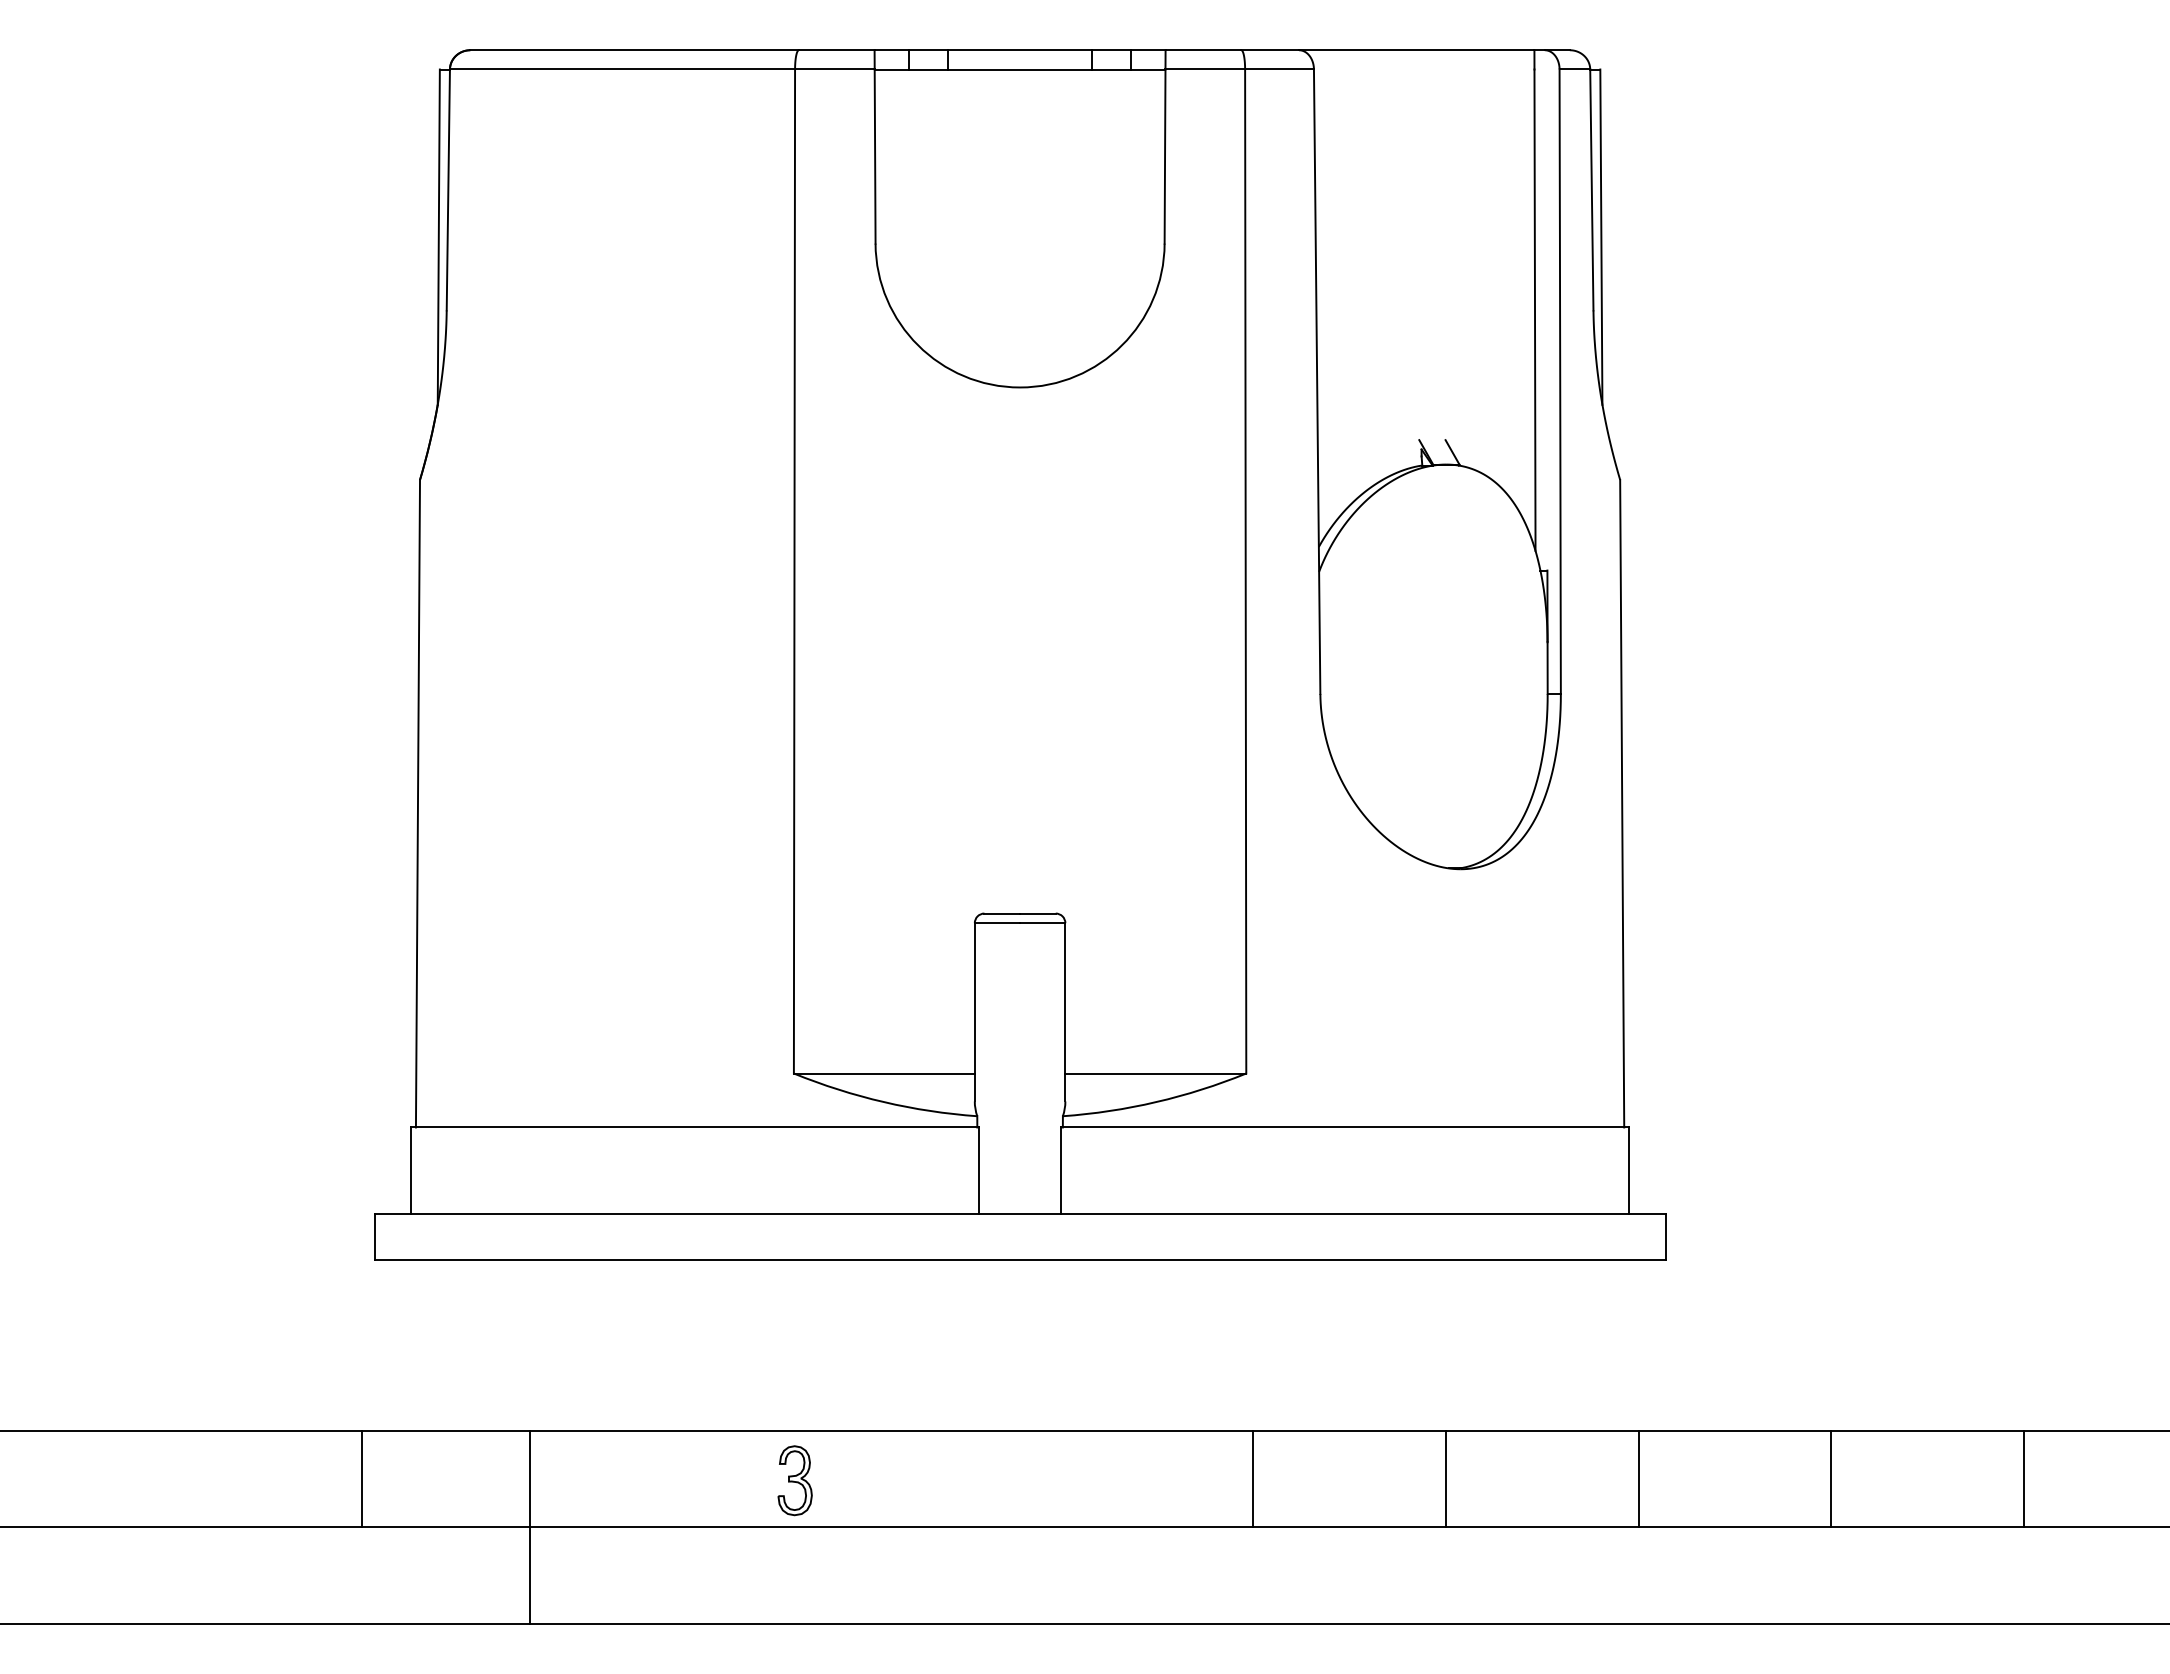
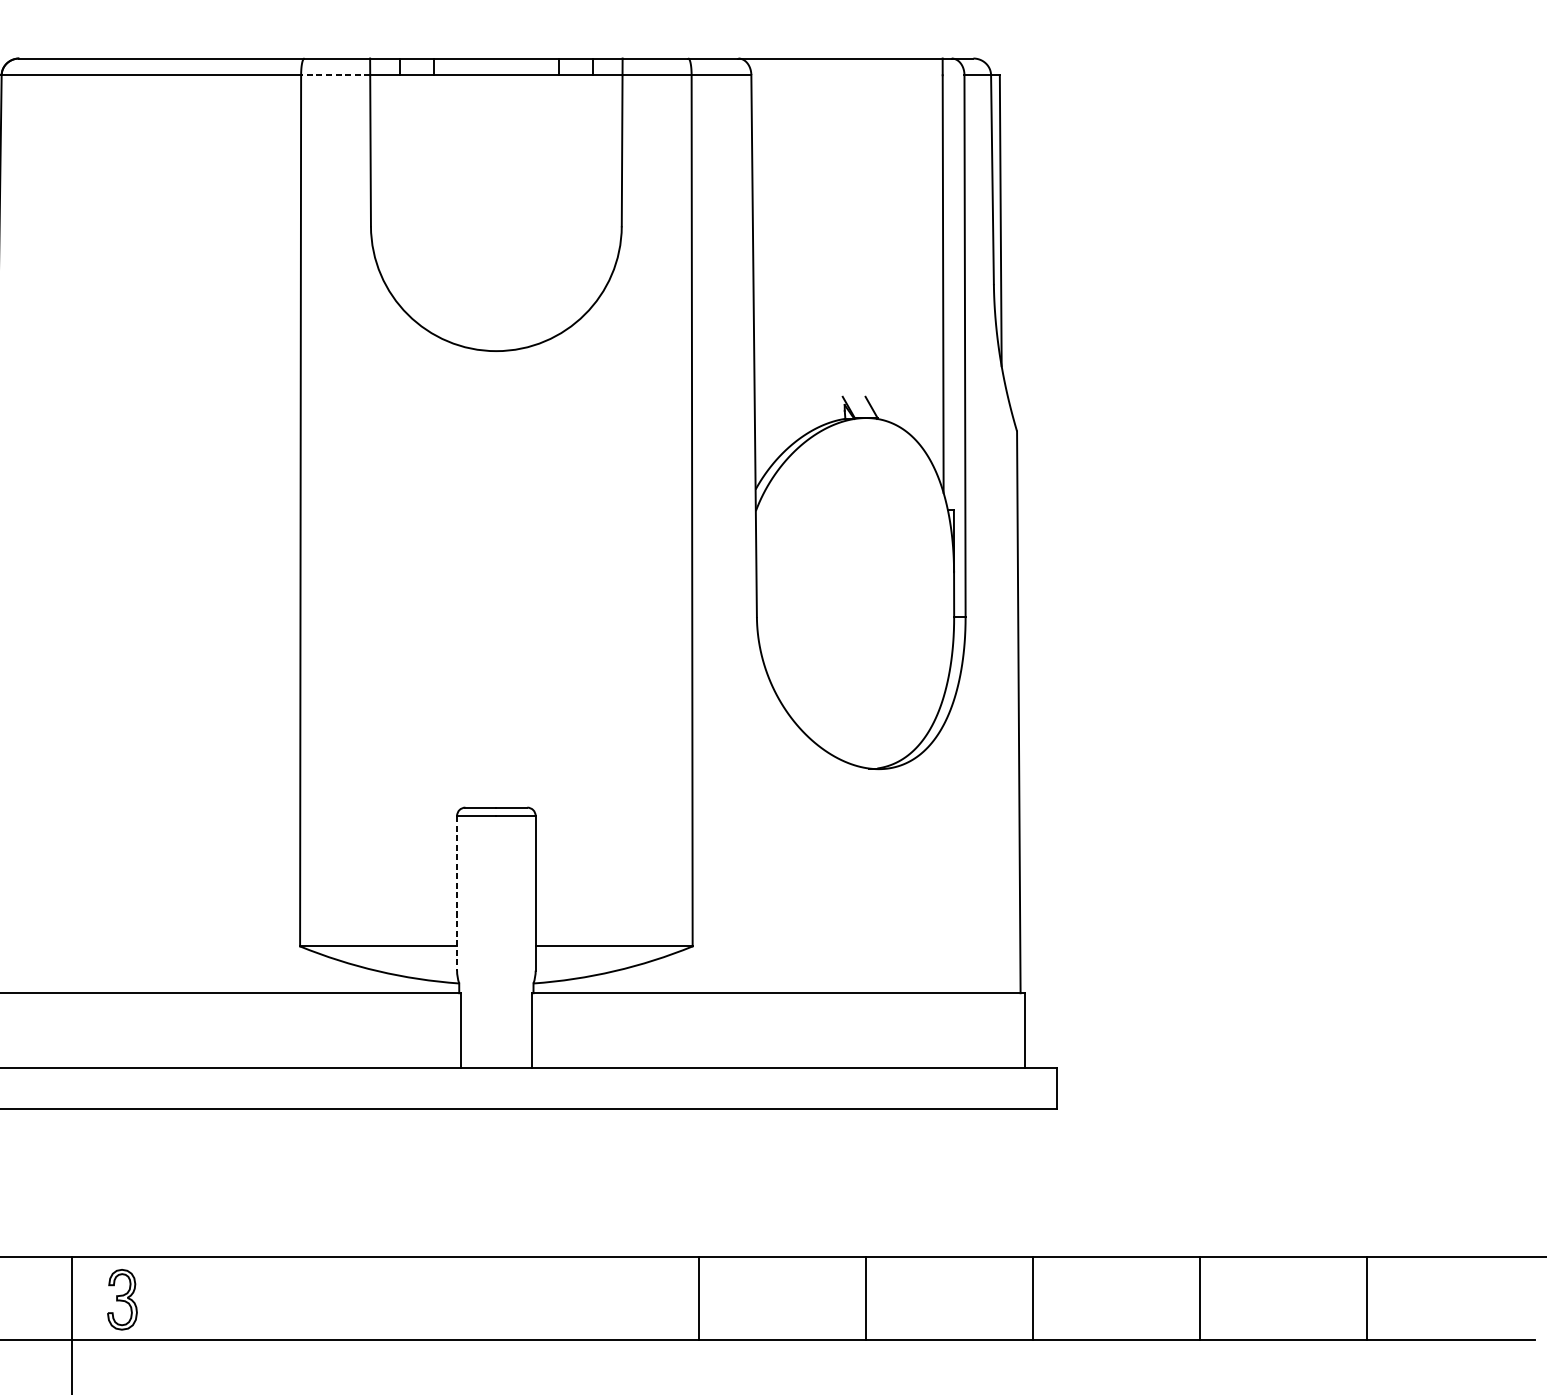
line: (834, 69) -> (335, 75), solid -> dashed
line: (974, 1012) -> (456, 893), solid -> dashed
part: (794, 1480) -> (121, 1299), moved

